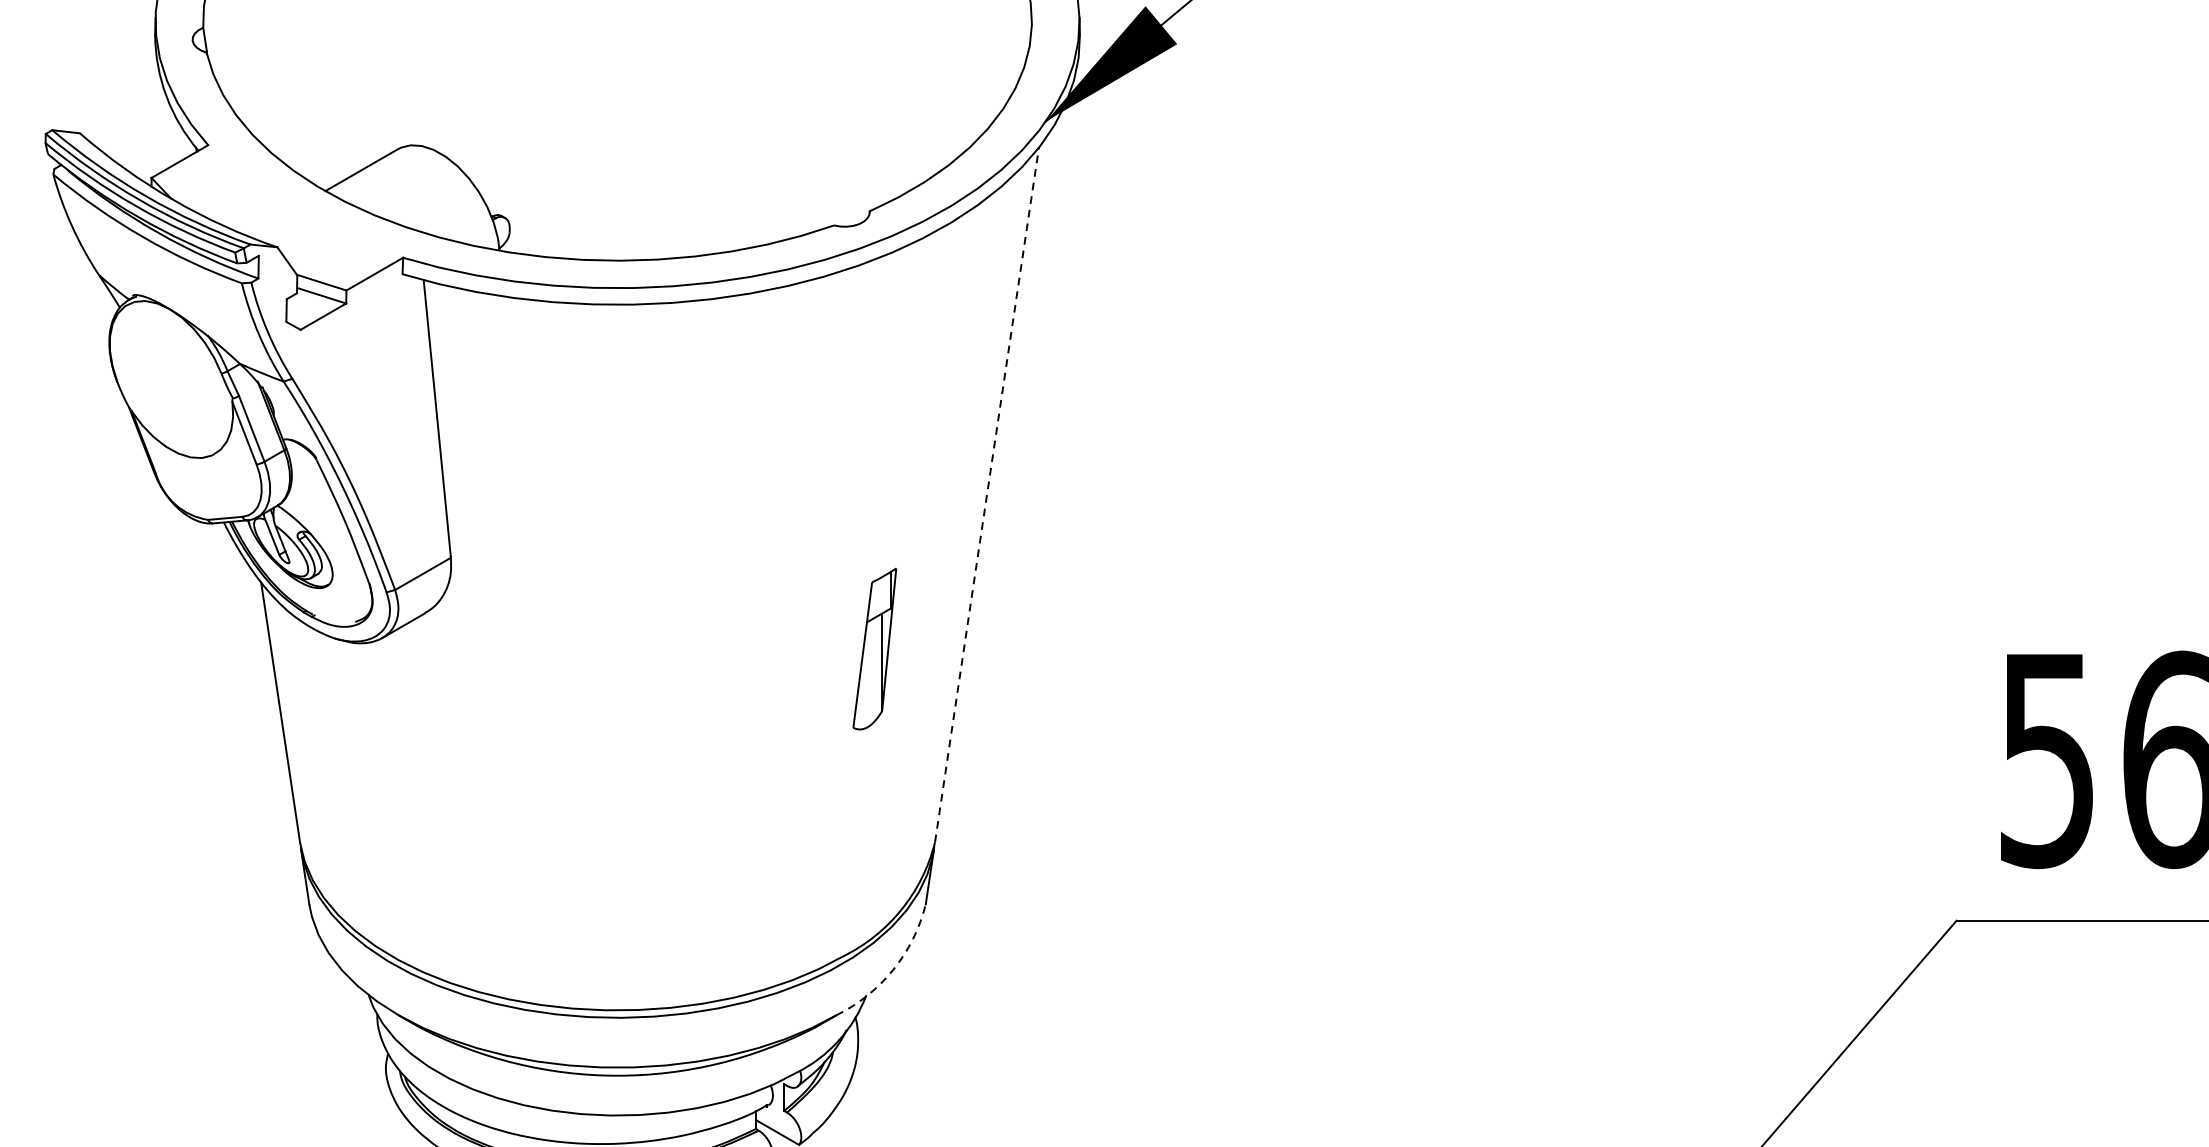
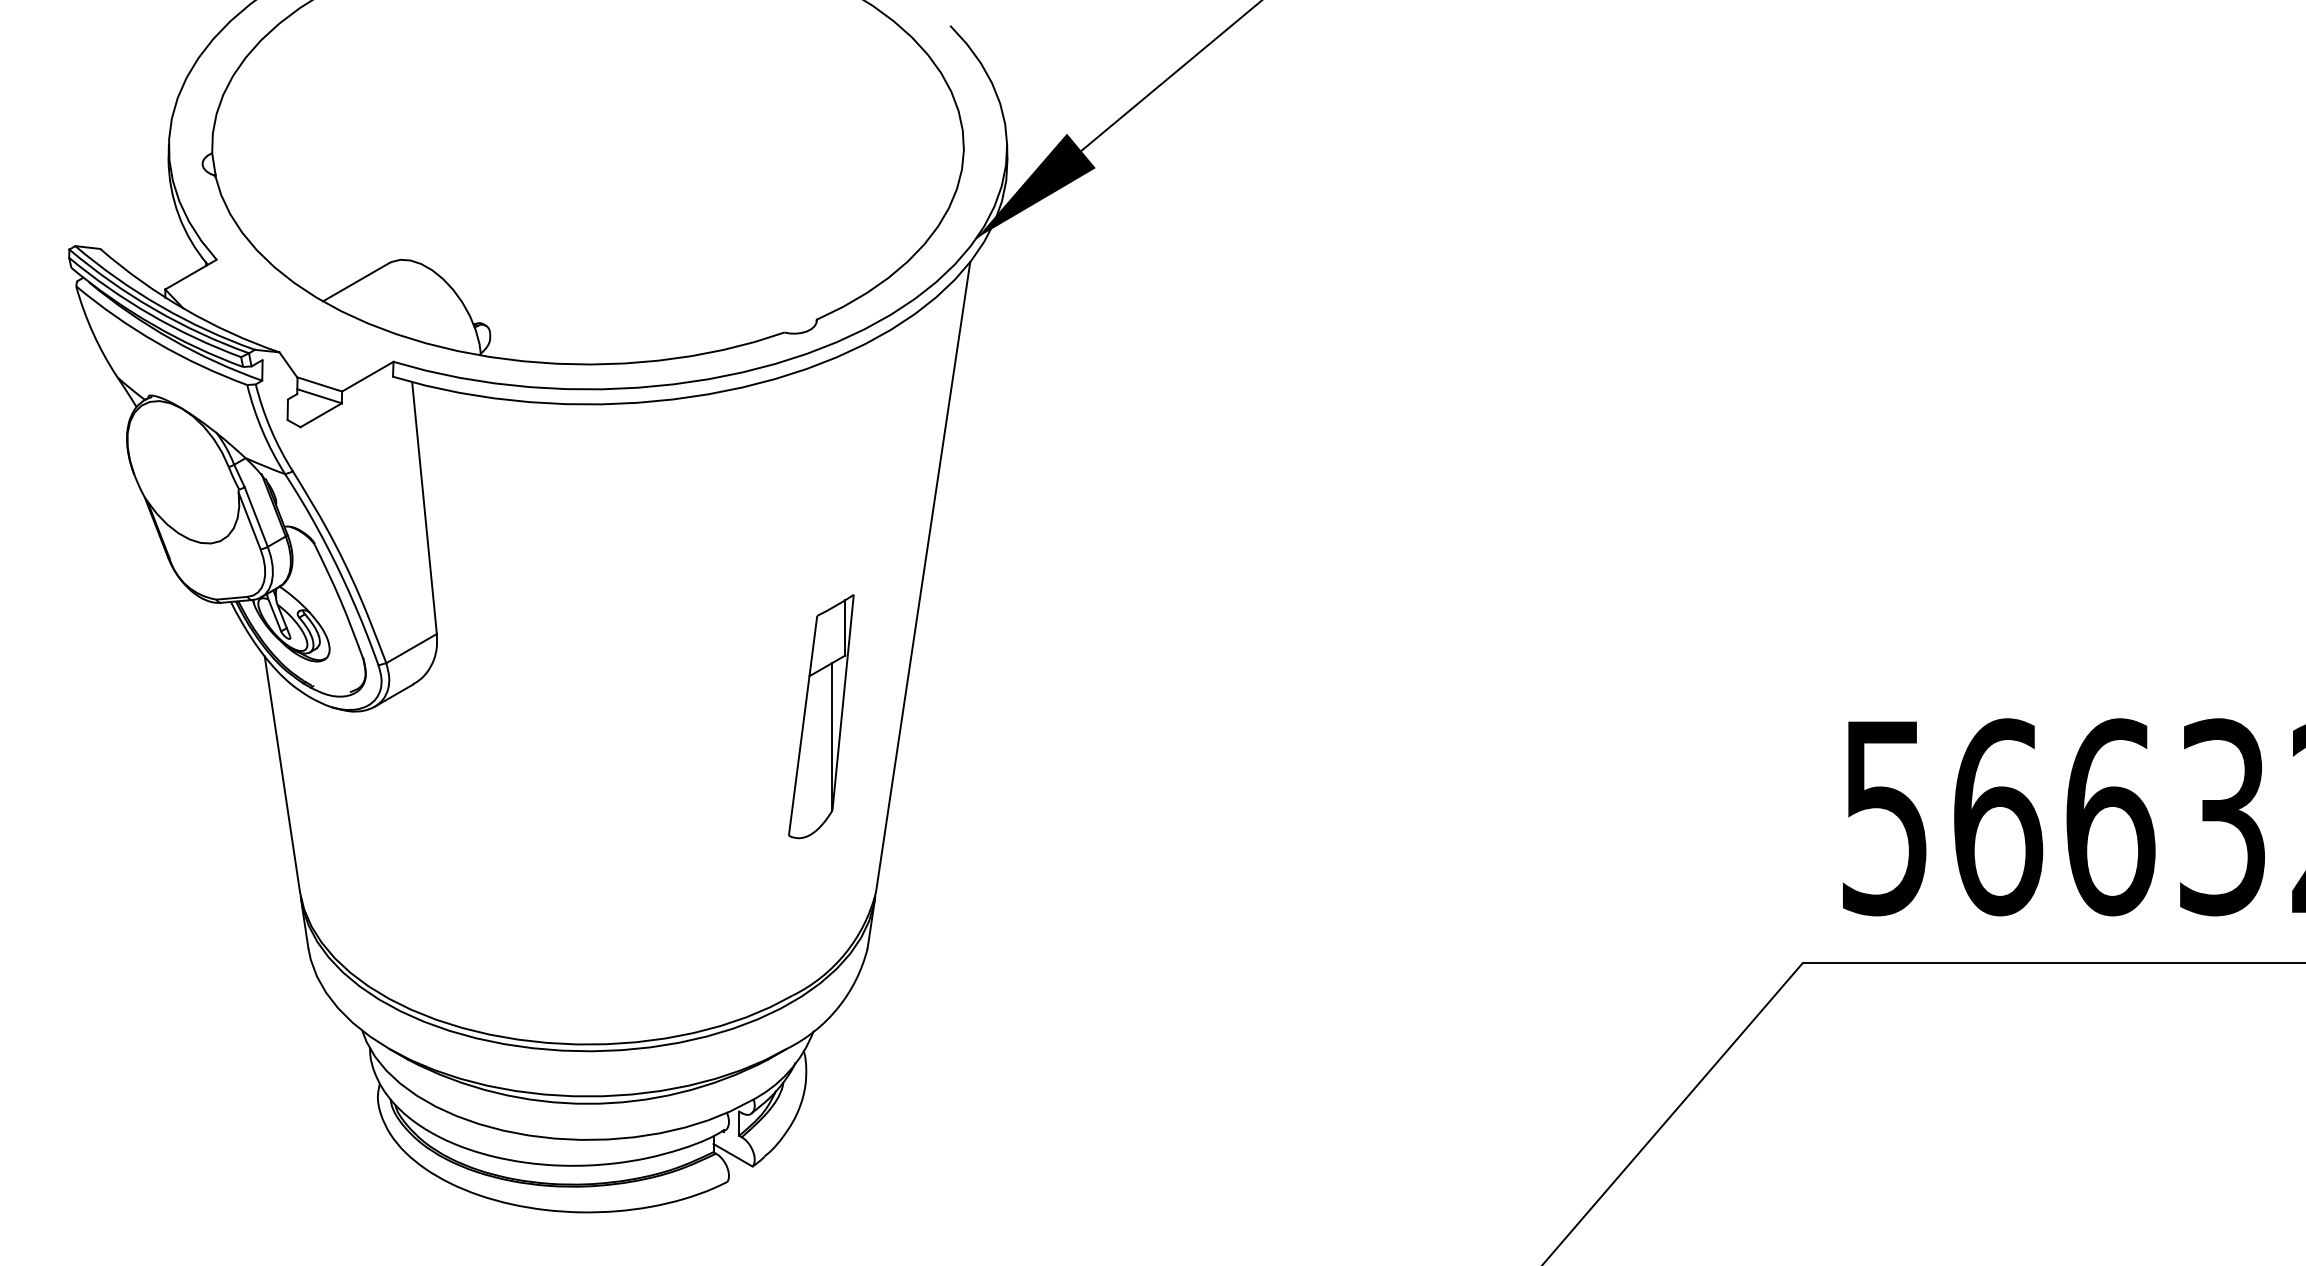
line: (987, 495) -> (923, 577), dashed -> solid
part: (874, 648) -> (821, 716), size x1.67
arc: (893, 969) -> (838, 1007), dashed -> solid

